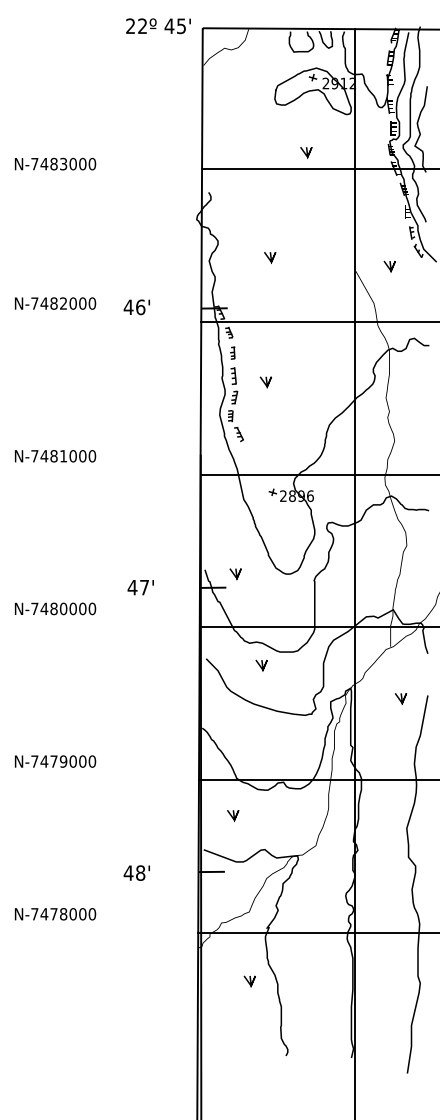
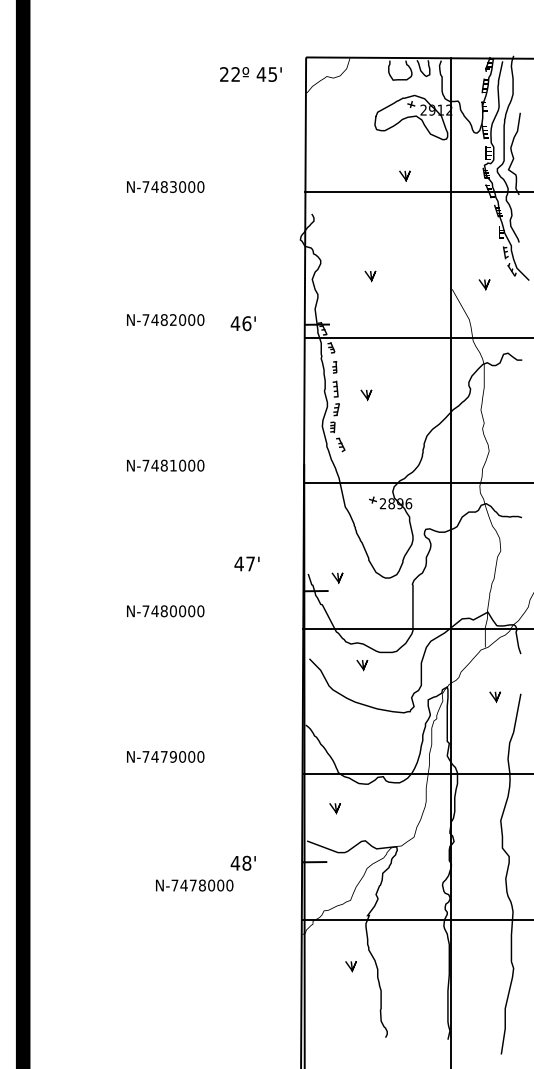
text: (158, 26) -> (250, 74), moved
text: (140, 587) -> (246, 563), moved
text: (55, 914) -> (194, 885), moved

